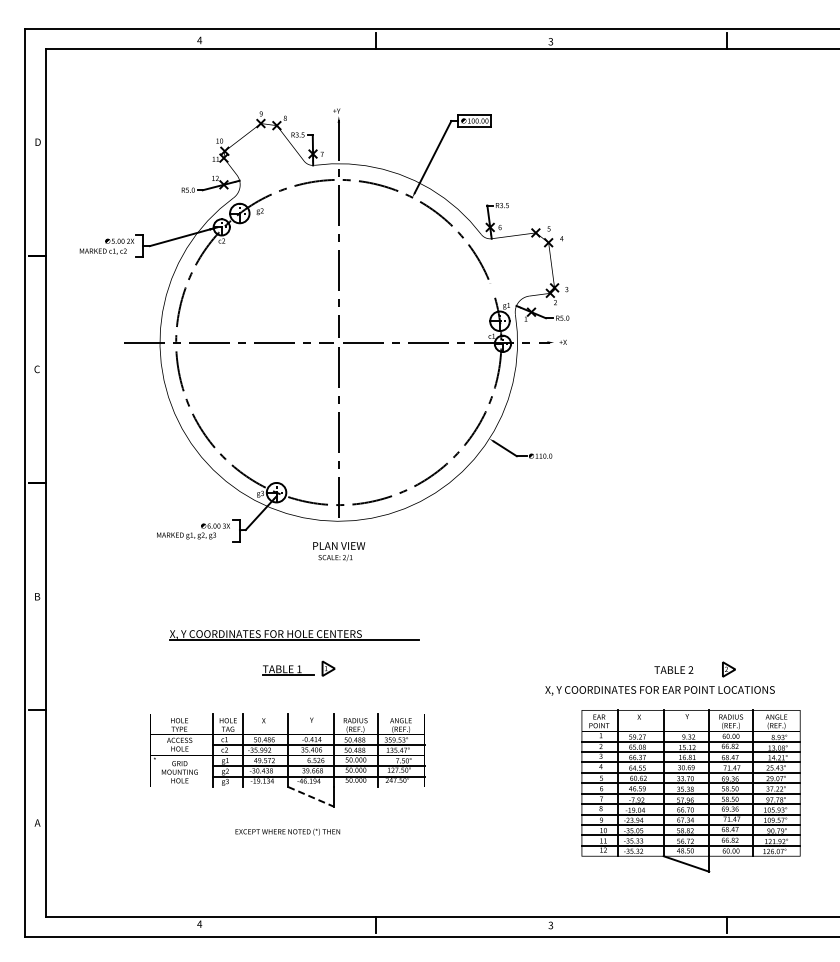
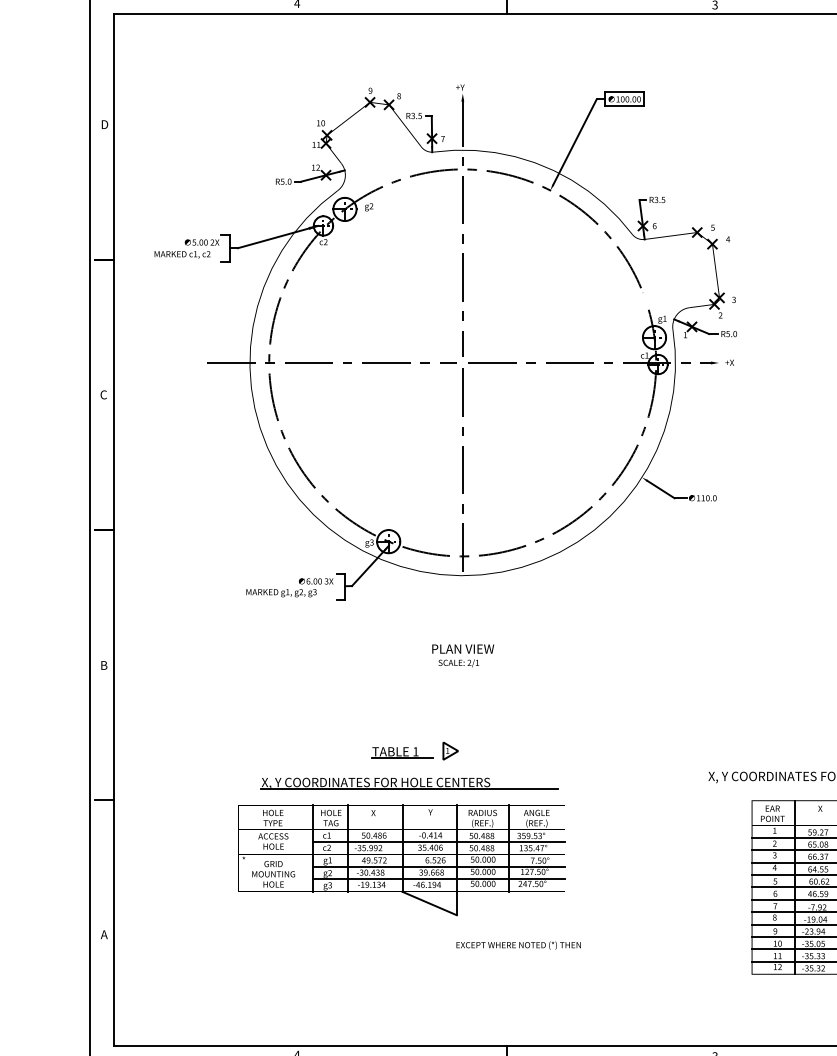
text: (339, 551) -> (463, 655), moved
part: (294, 635) -> (410, 784), moved
line: (310, 796) -> (429, 903), dashed -> solid
text: (287, 831) -> (518, 944), moved

